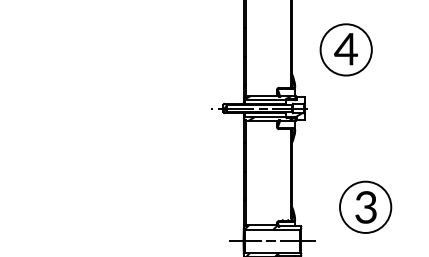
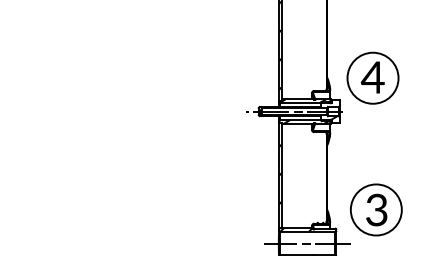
part: (345, 49) -> (372, 77), moved
part: (365, 206) -> (376, 209), moved

